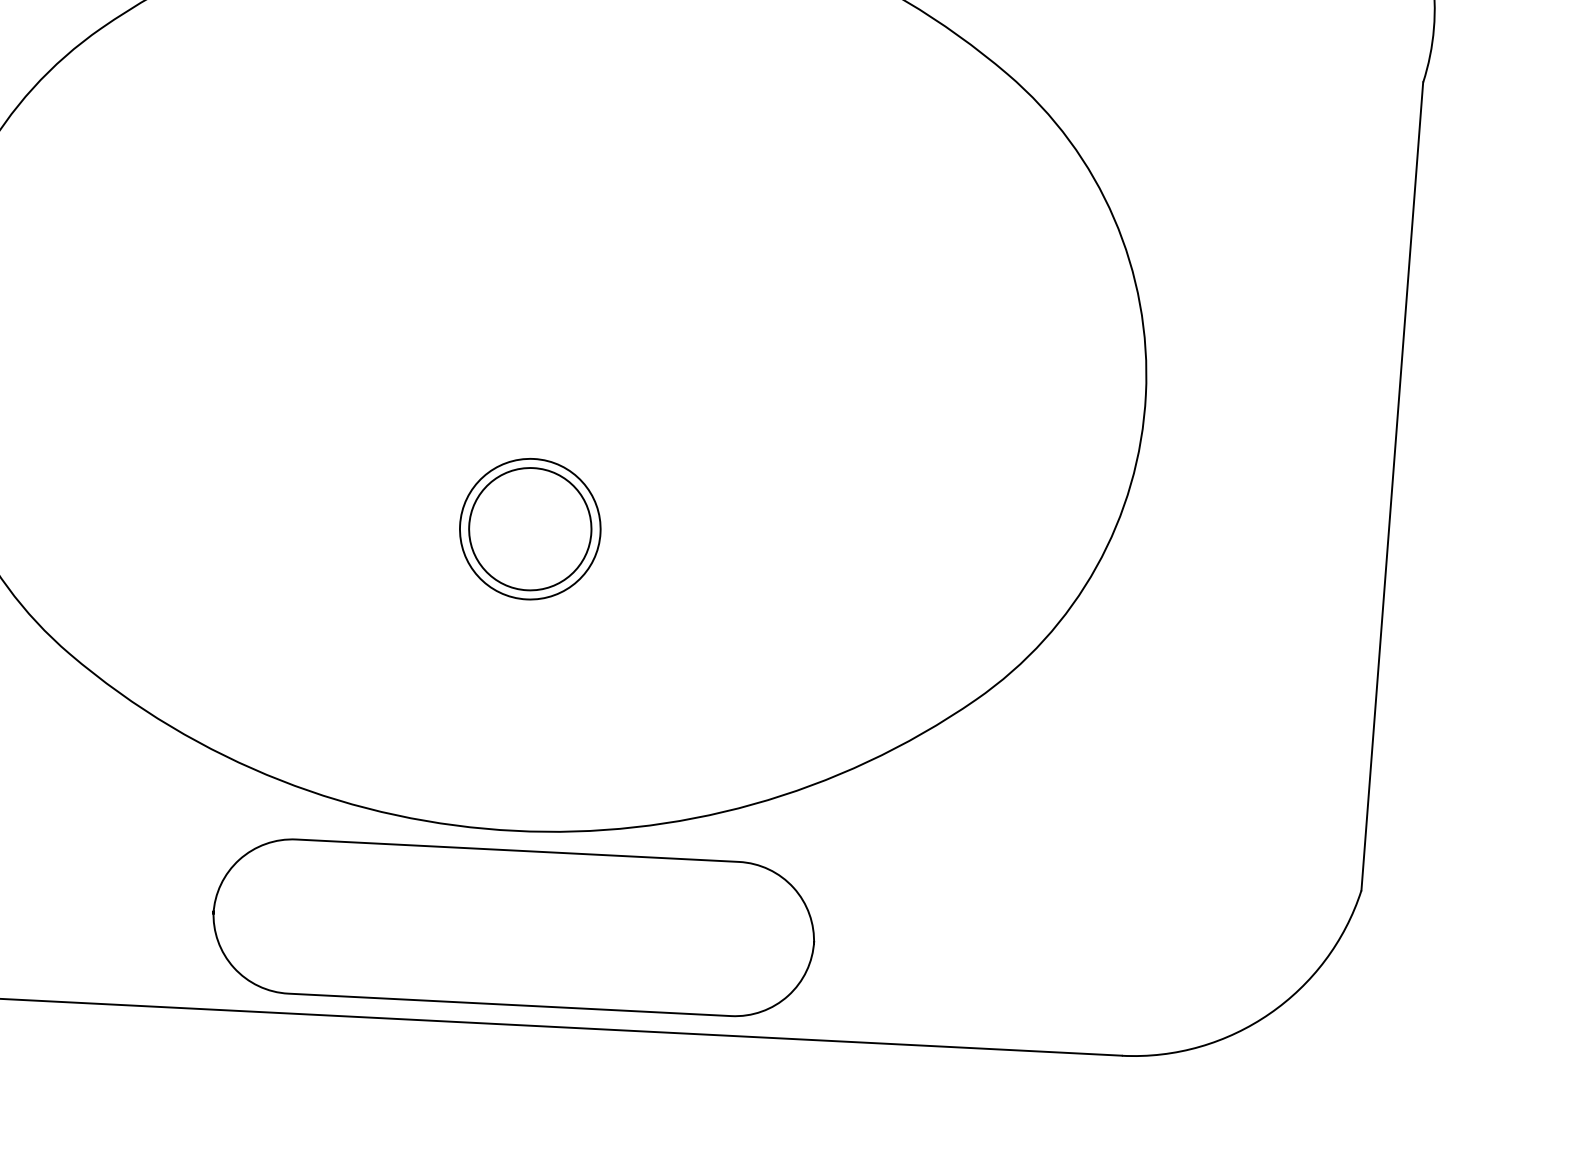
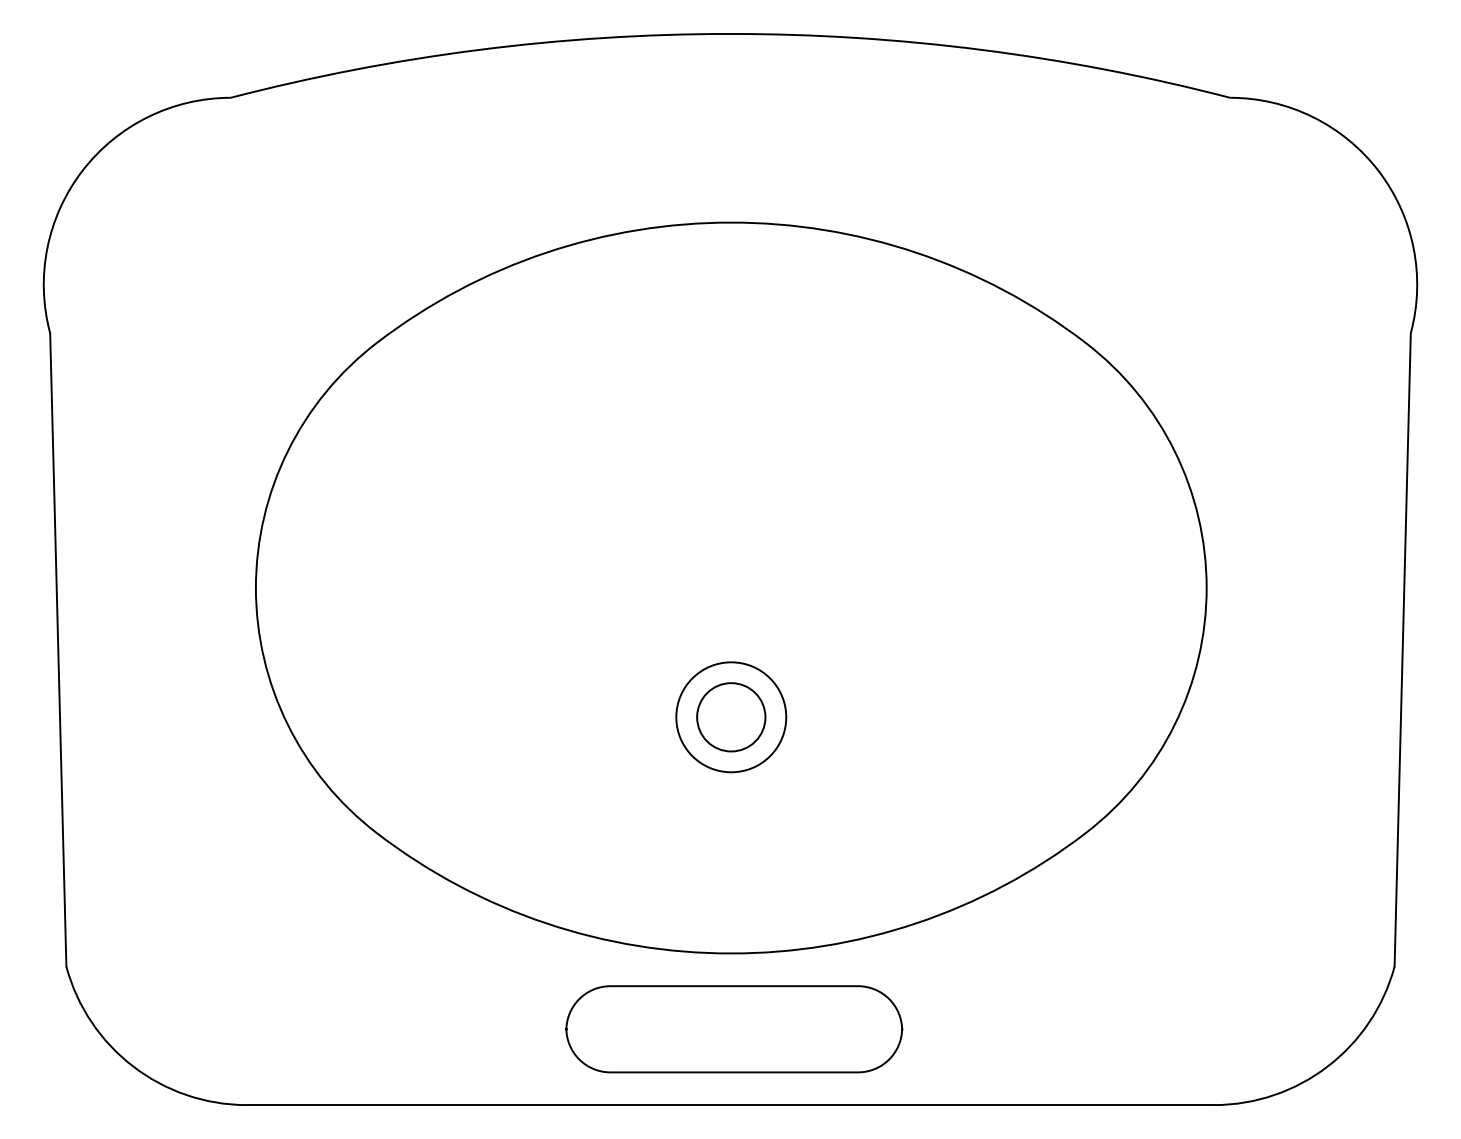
circle: (530, 529) -> (731, 717), size x0.71
part: (514, 928) -> (734, 1029), size x0.71

